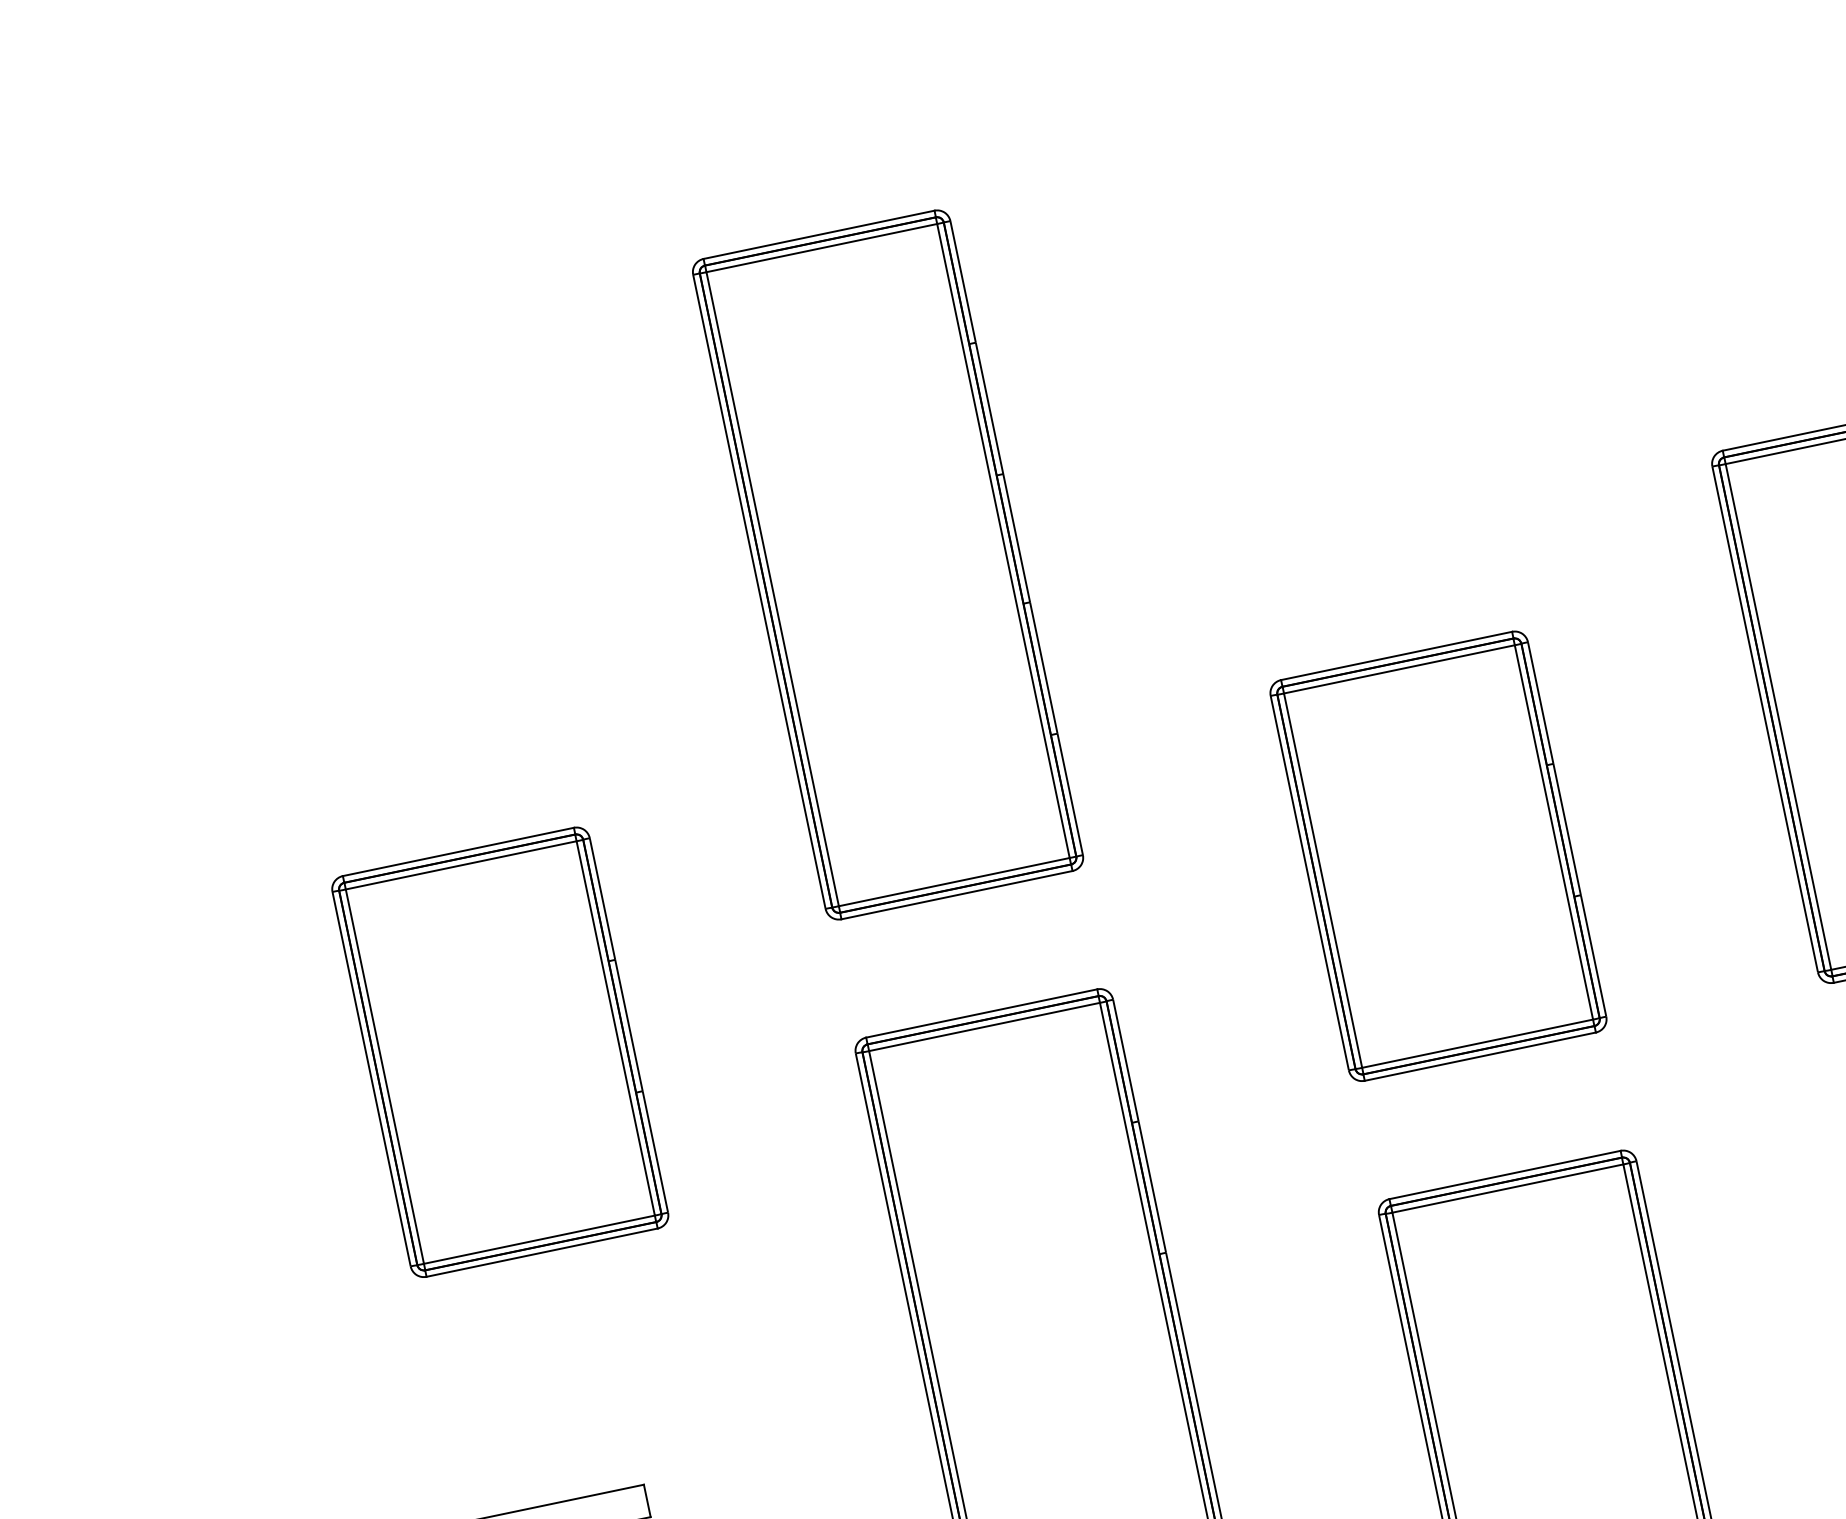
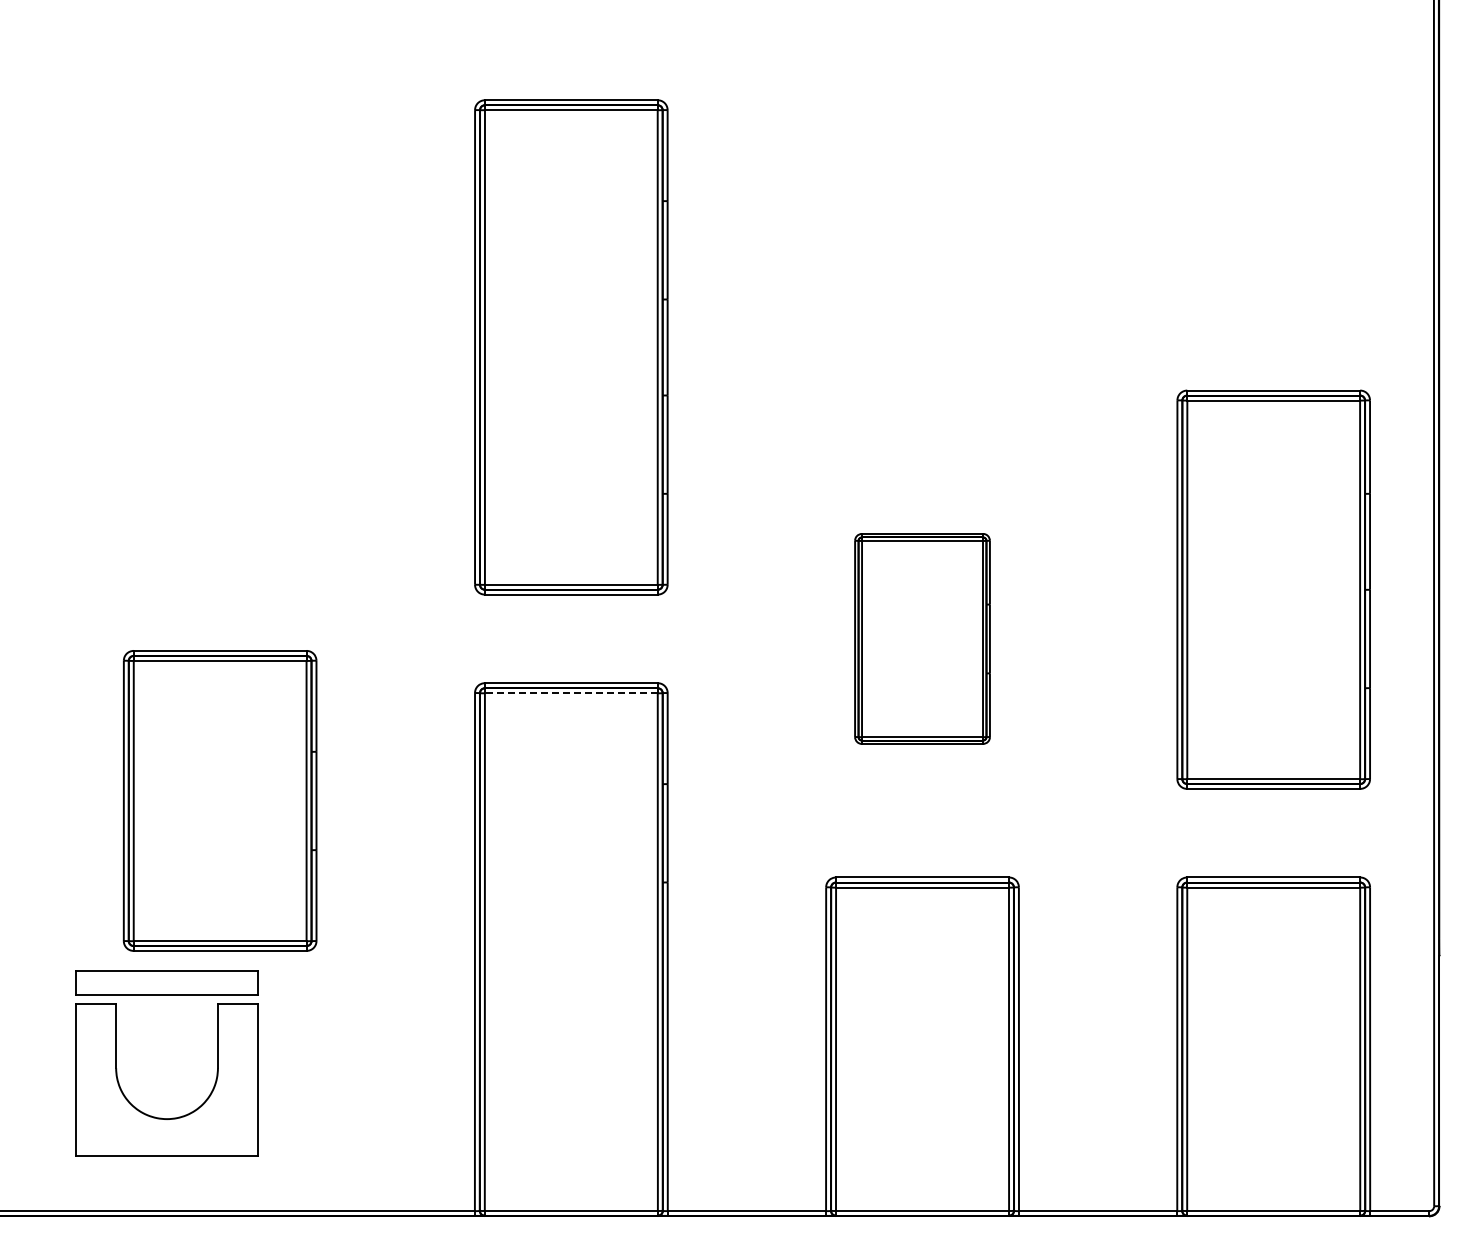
part: (1438, 855) -> (922, 638), size x0.7
line: (983, 1027) -> (570, 693), solid -> dashed
part: (499, 1051) -> (219, 800), moved

